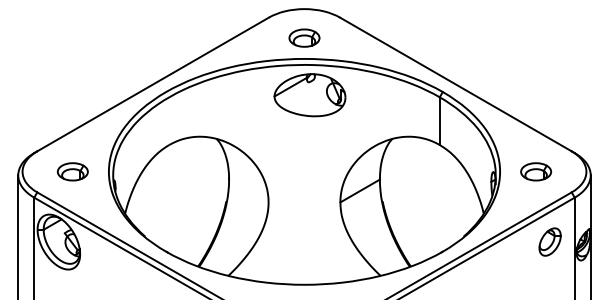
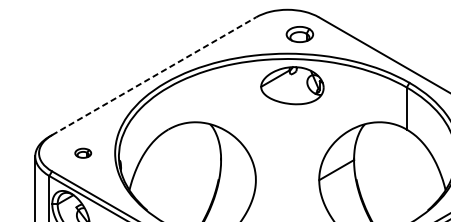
part: (304, 37) -> (299, 33), moved
line: (153, 84) -> (154, 76), solid -> dashed
part: (72, 171) -> (83, 152), size x0.6

